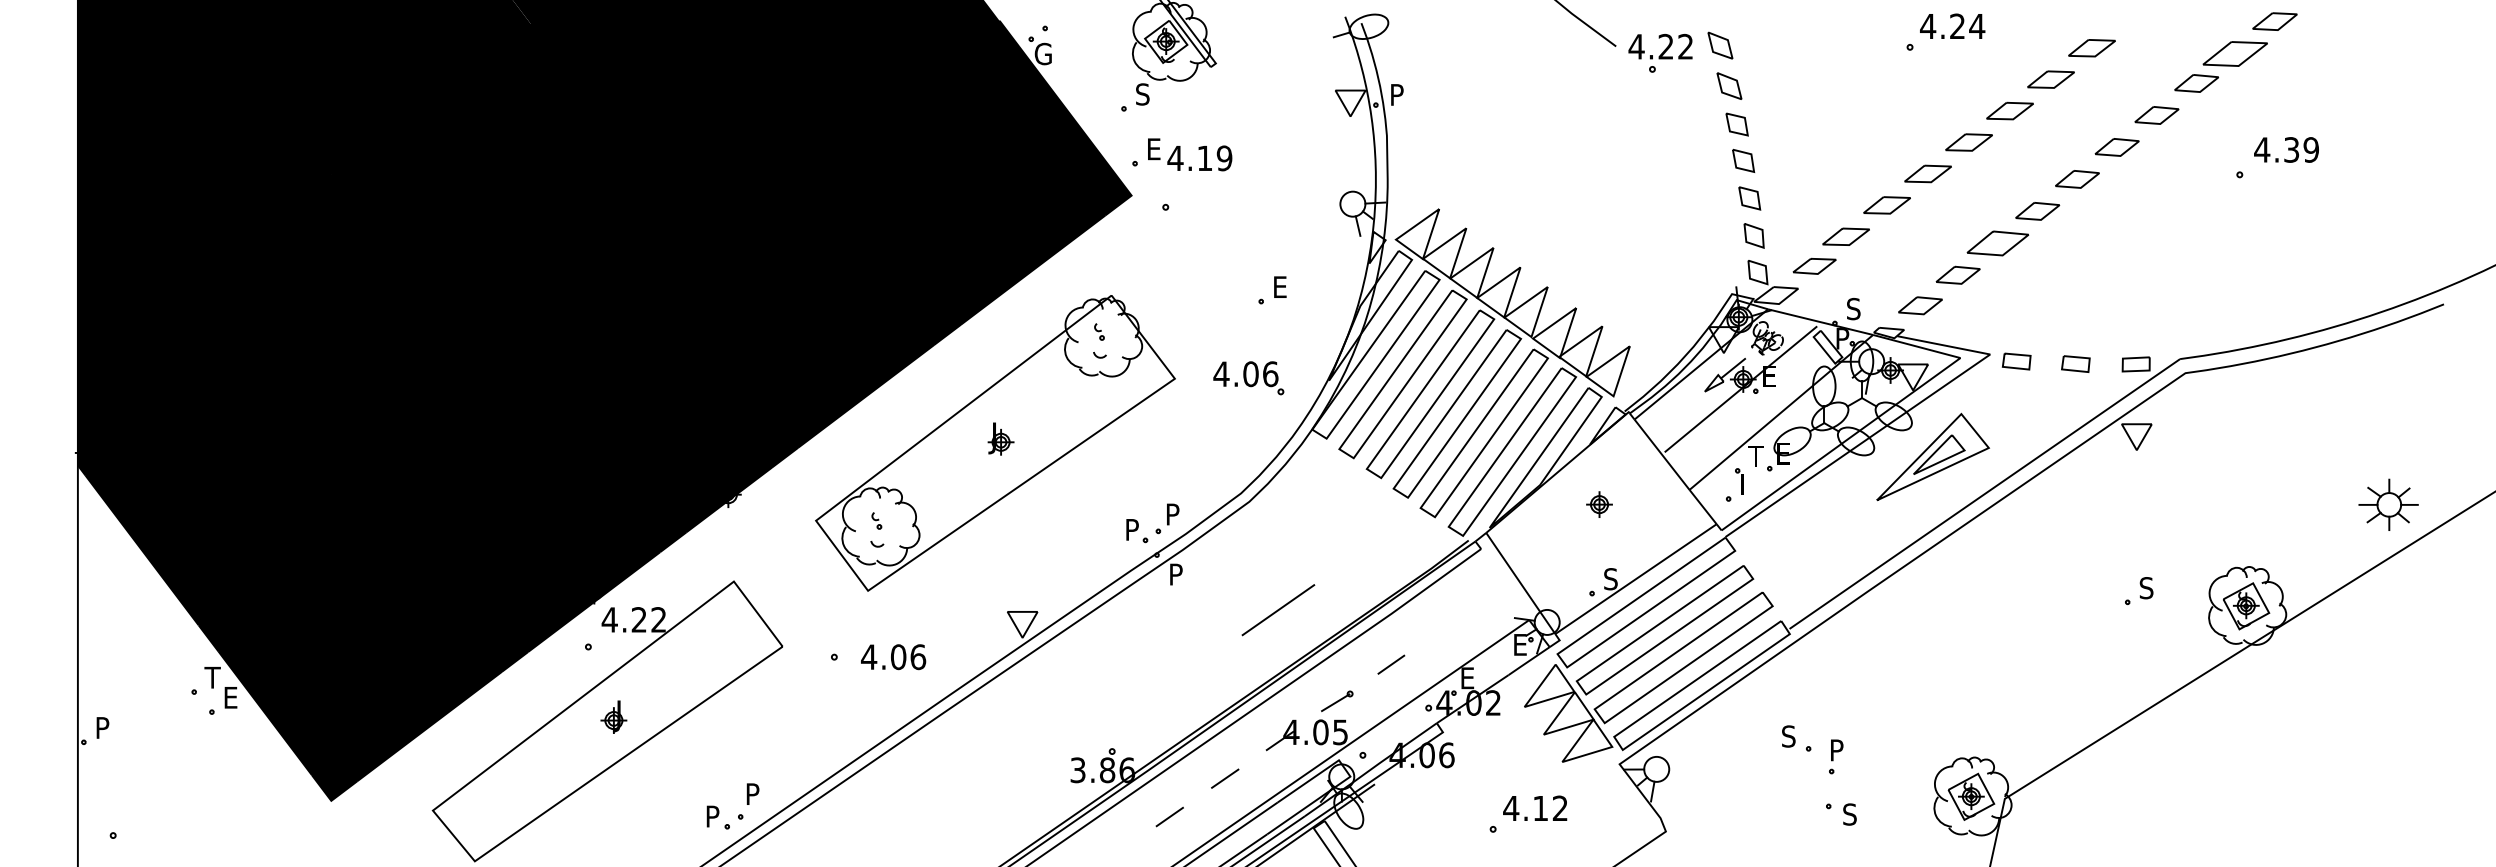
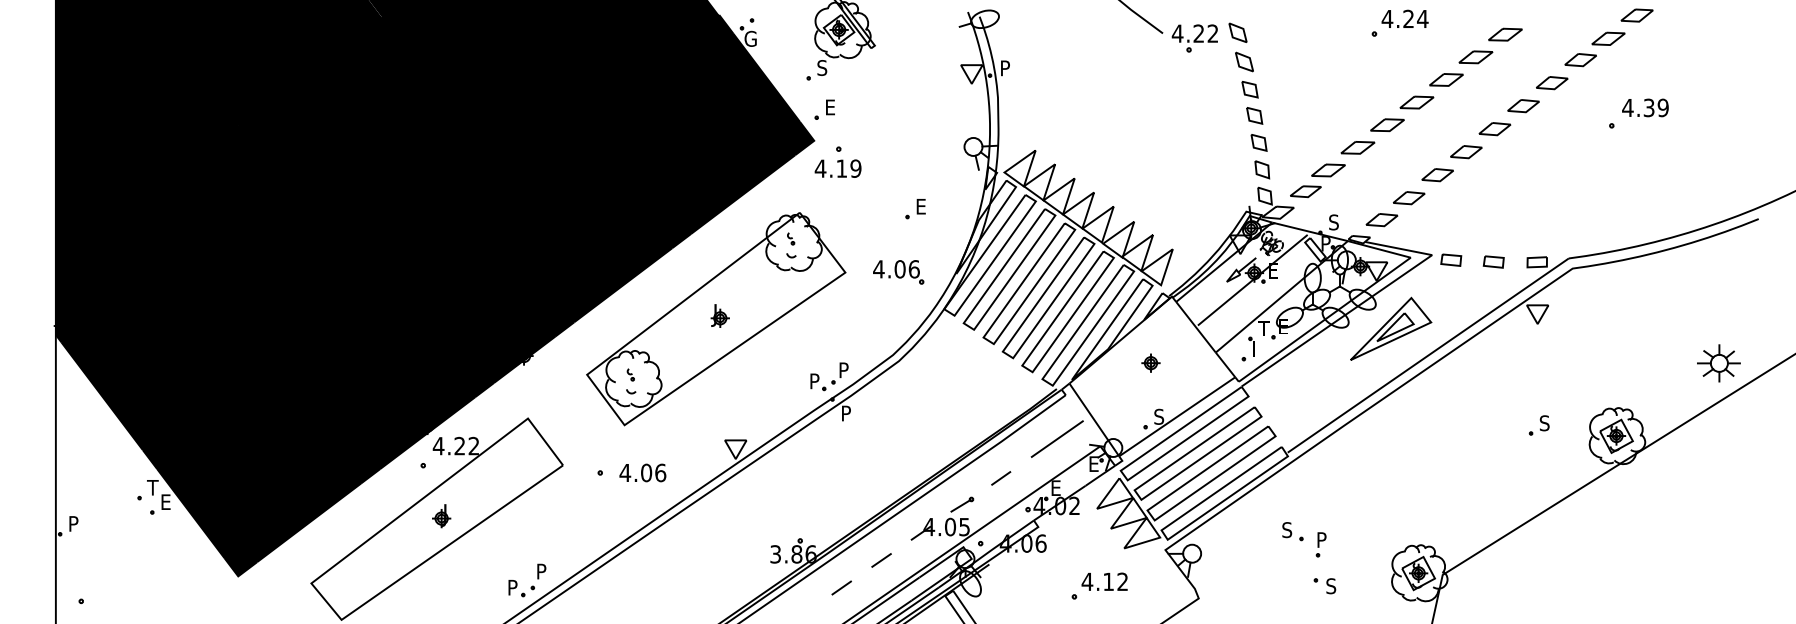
part: (2234, 53) -> (1607, 38), size x0.71
text: (1199, 158) -> (837, 168), moved
part: (1997, 242) -> (1437, 174), size x0.71
line: (1278, 610) -> (1057, 439), moved

